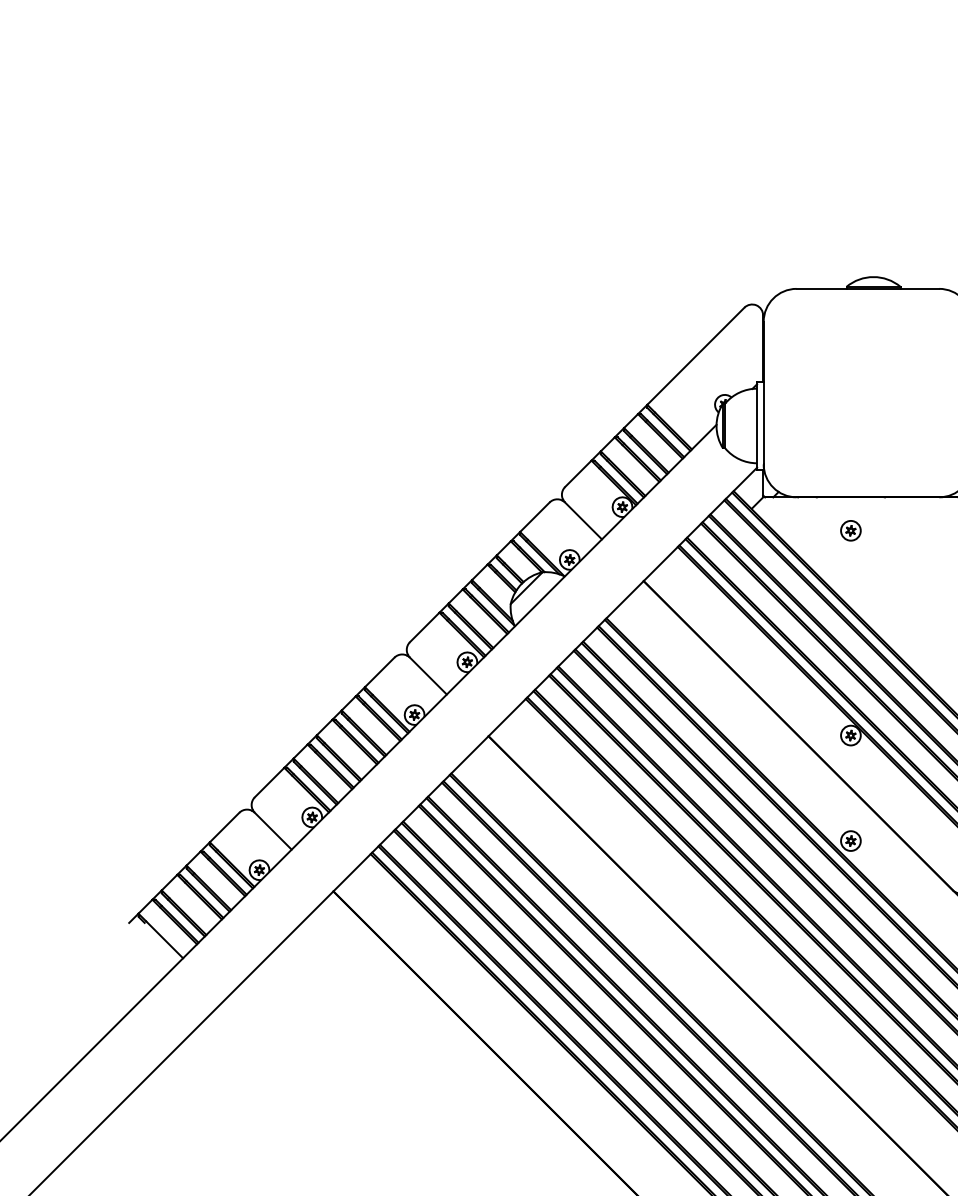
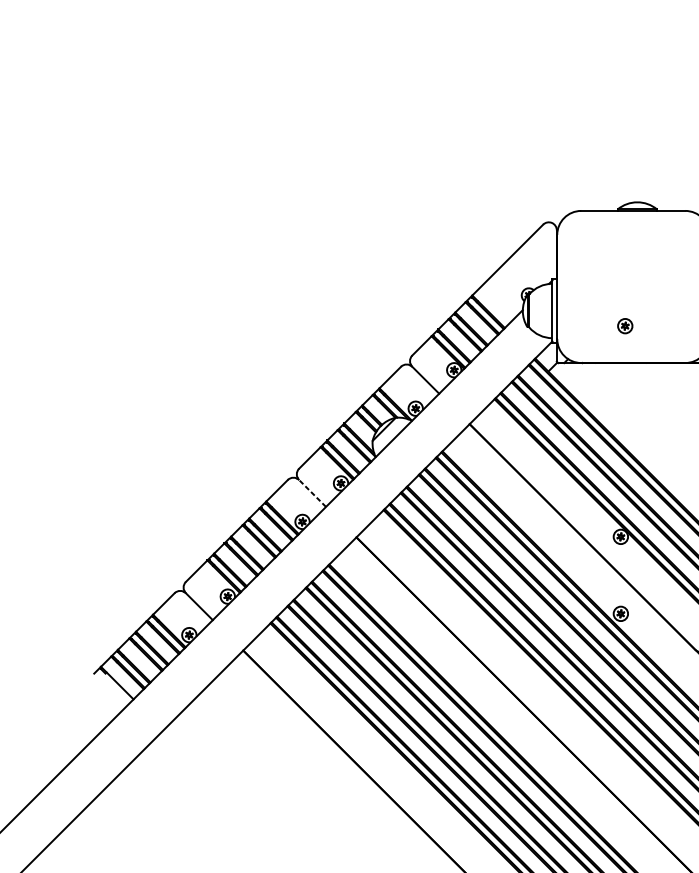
part: (850, 530) -> (624, 325), moved
line: (428, 675) -> (312, 493), solid -> dashed

